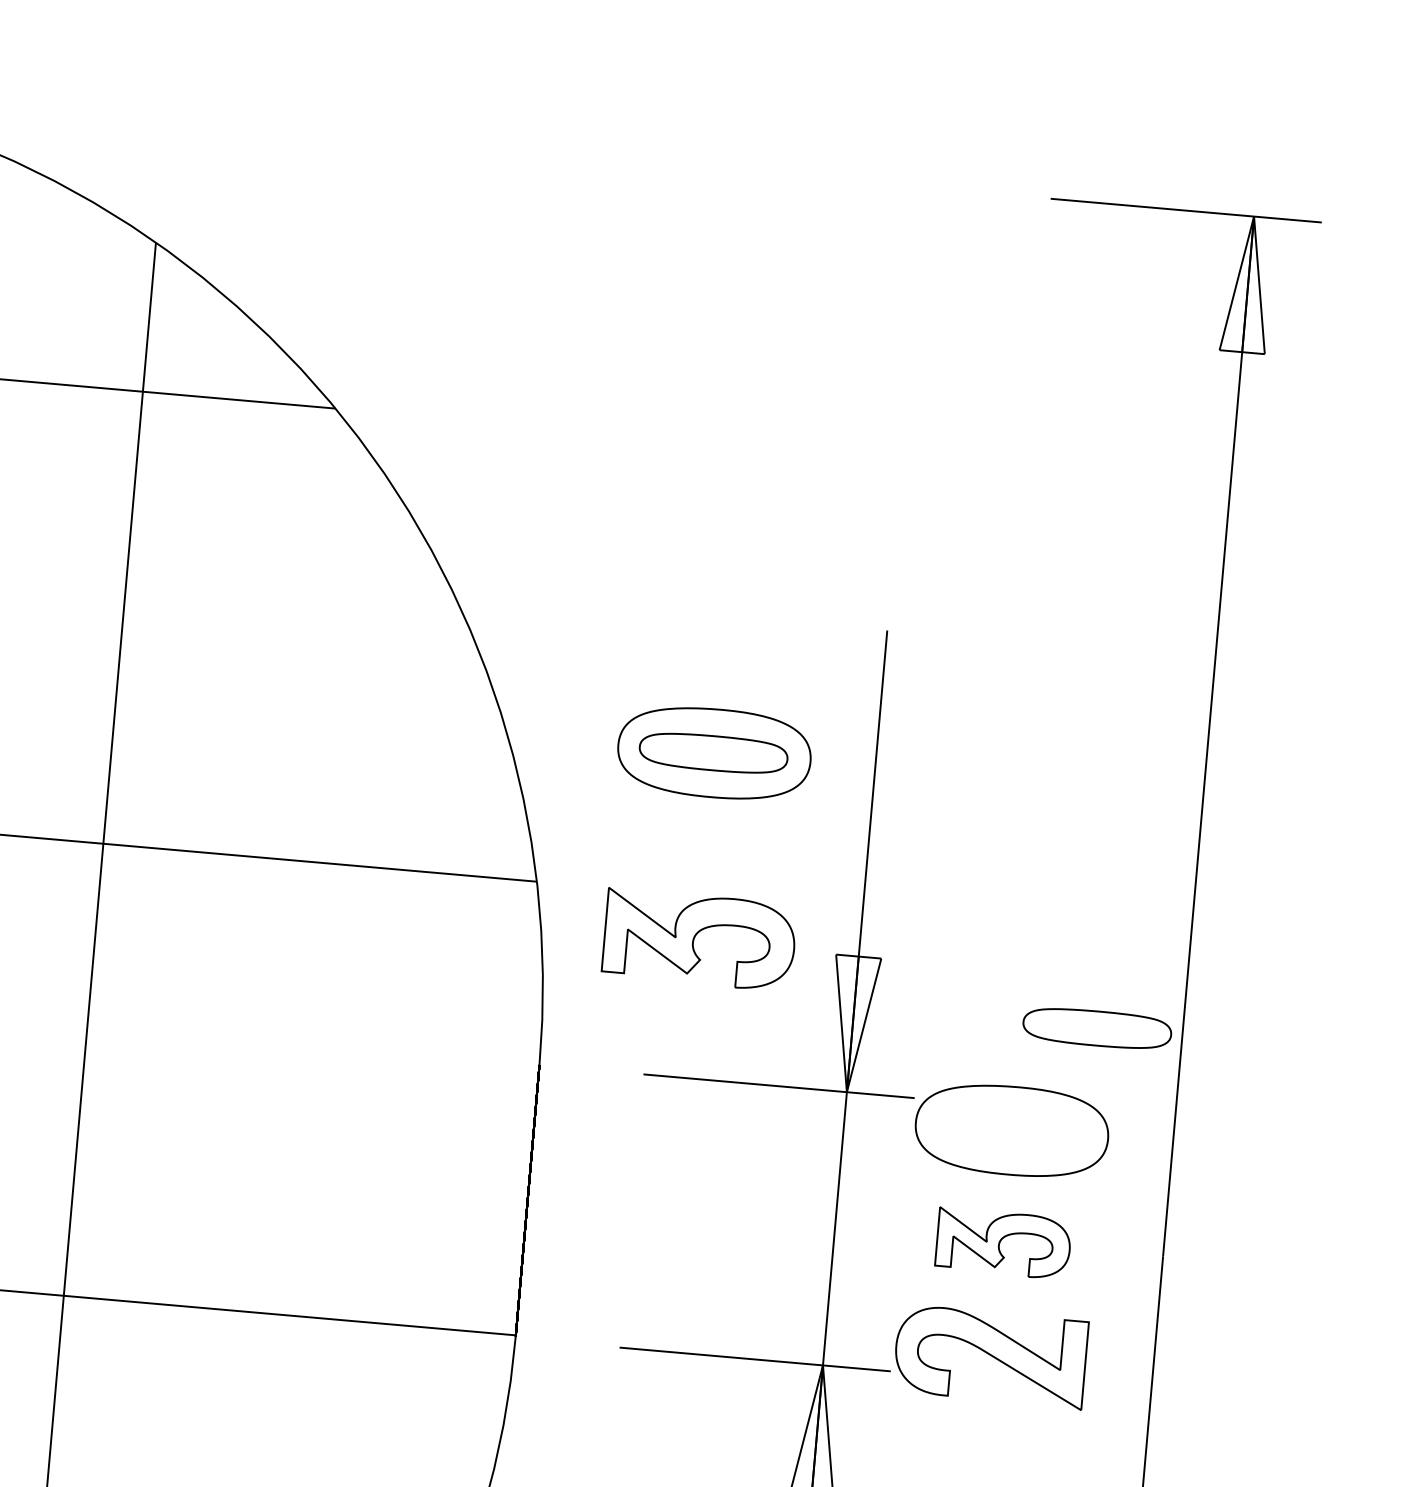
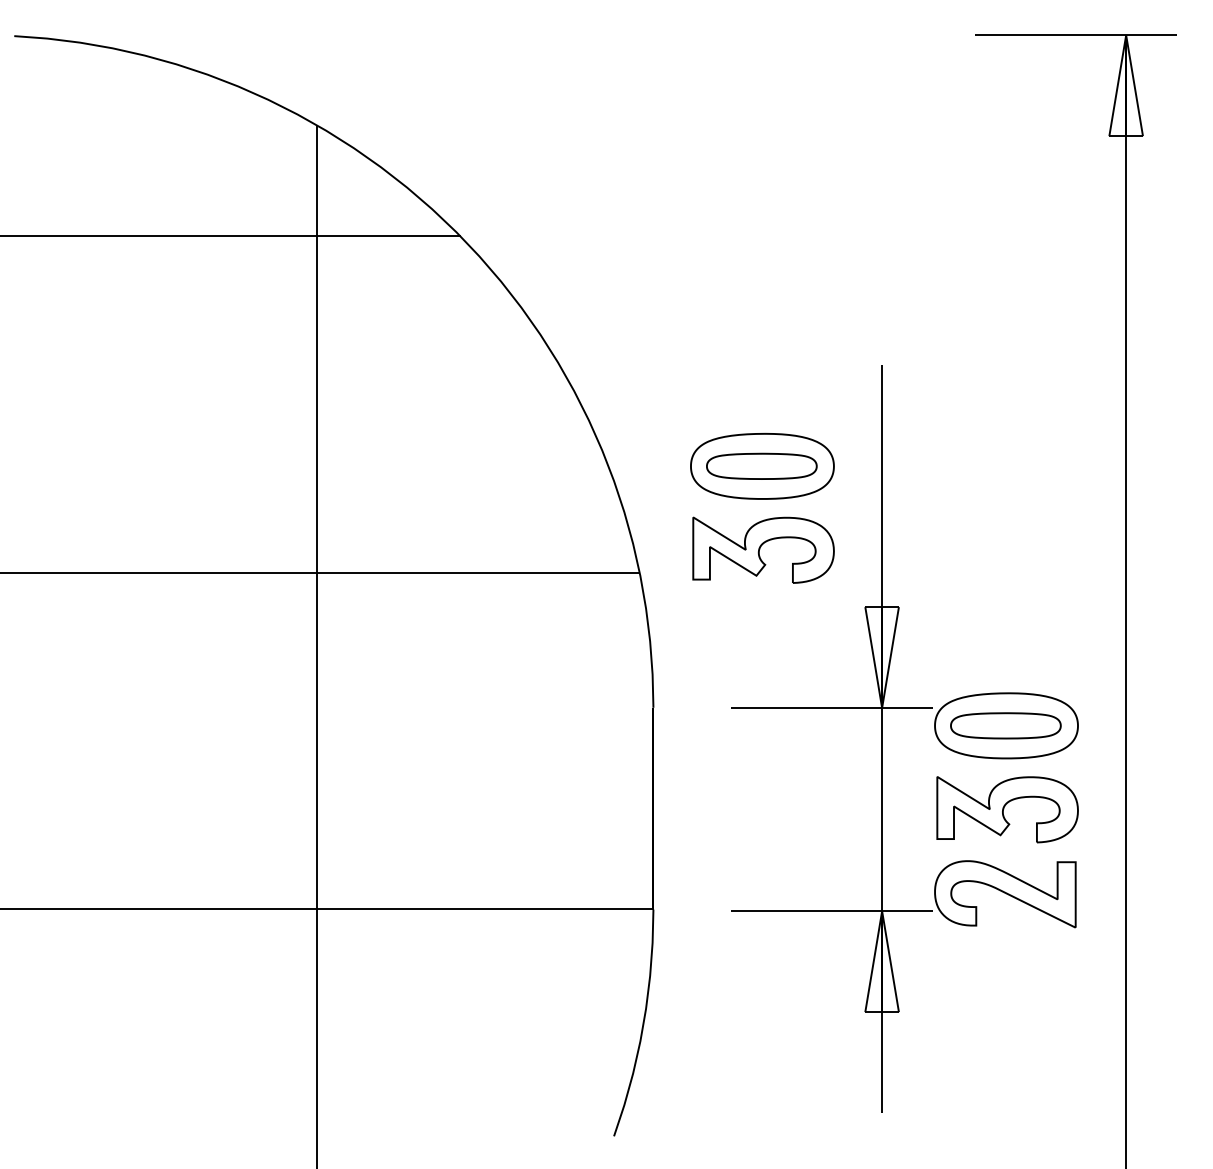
part: (699, 939) -> (763, 549), moved
part: (1096, 1028) -> (1005, 725), moved
part: (1003, 1243) -> (1007, 809), size x1.43

